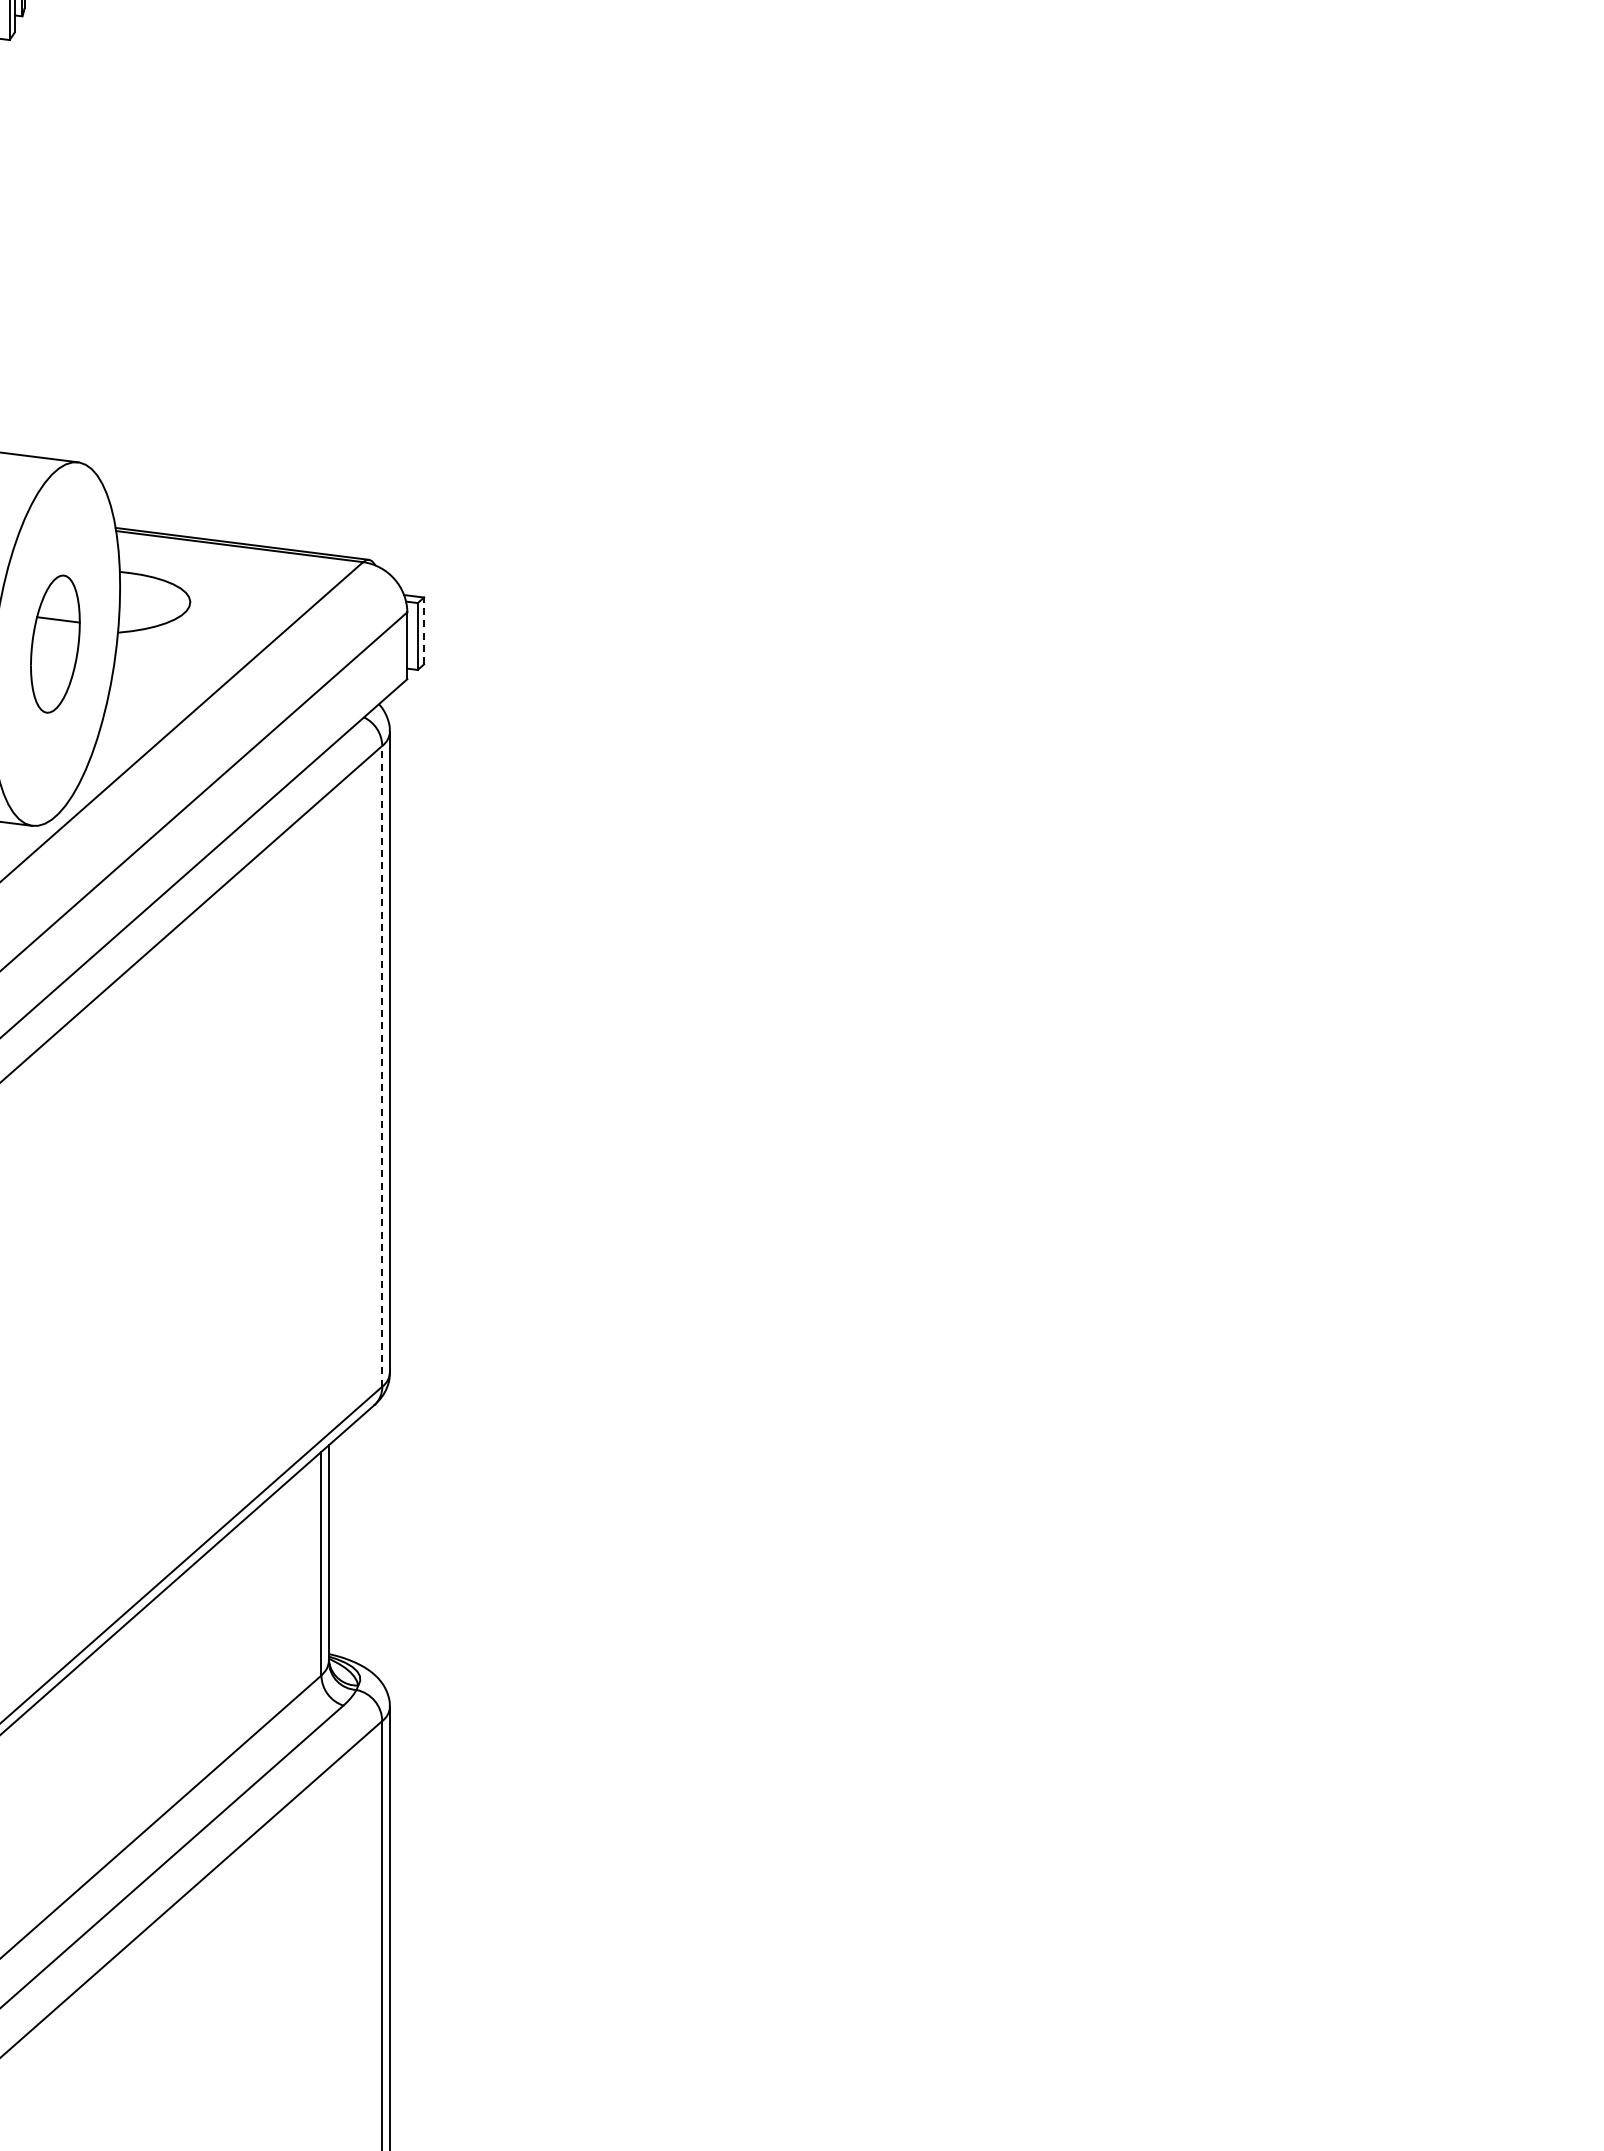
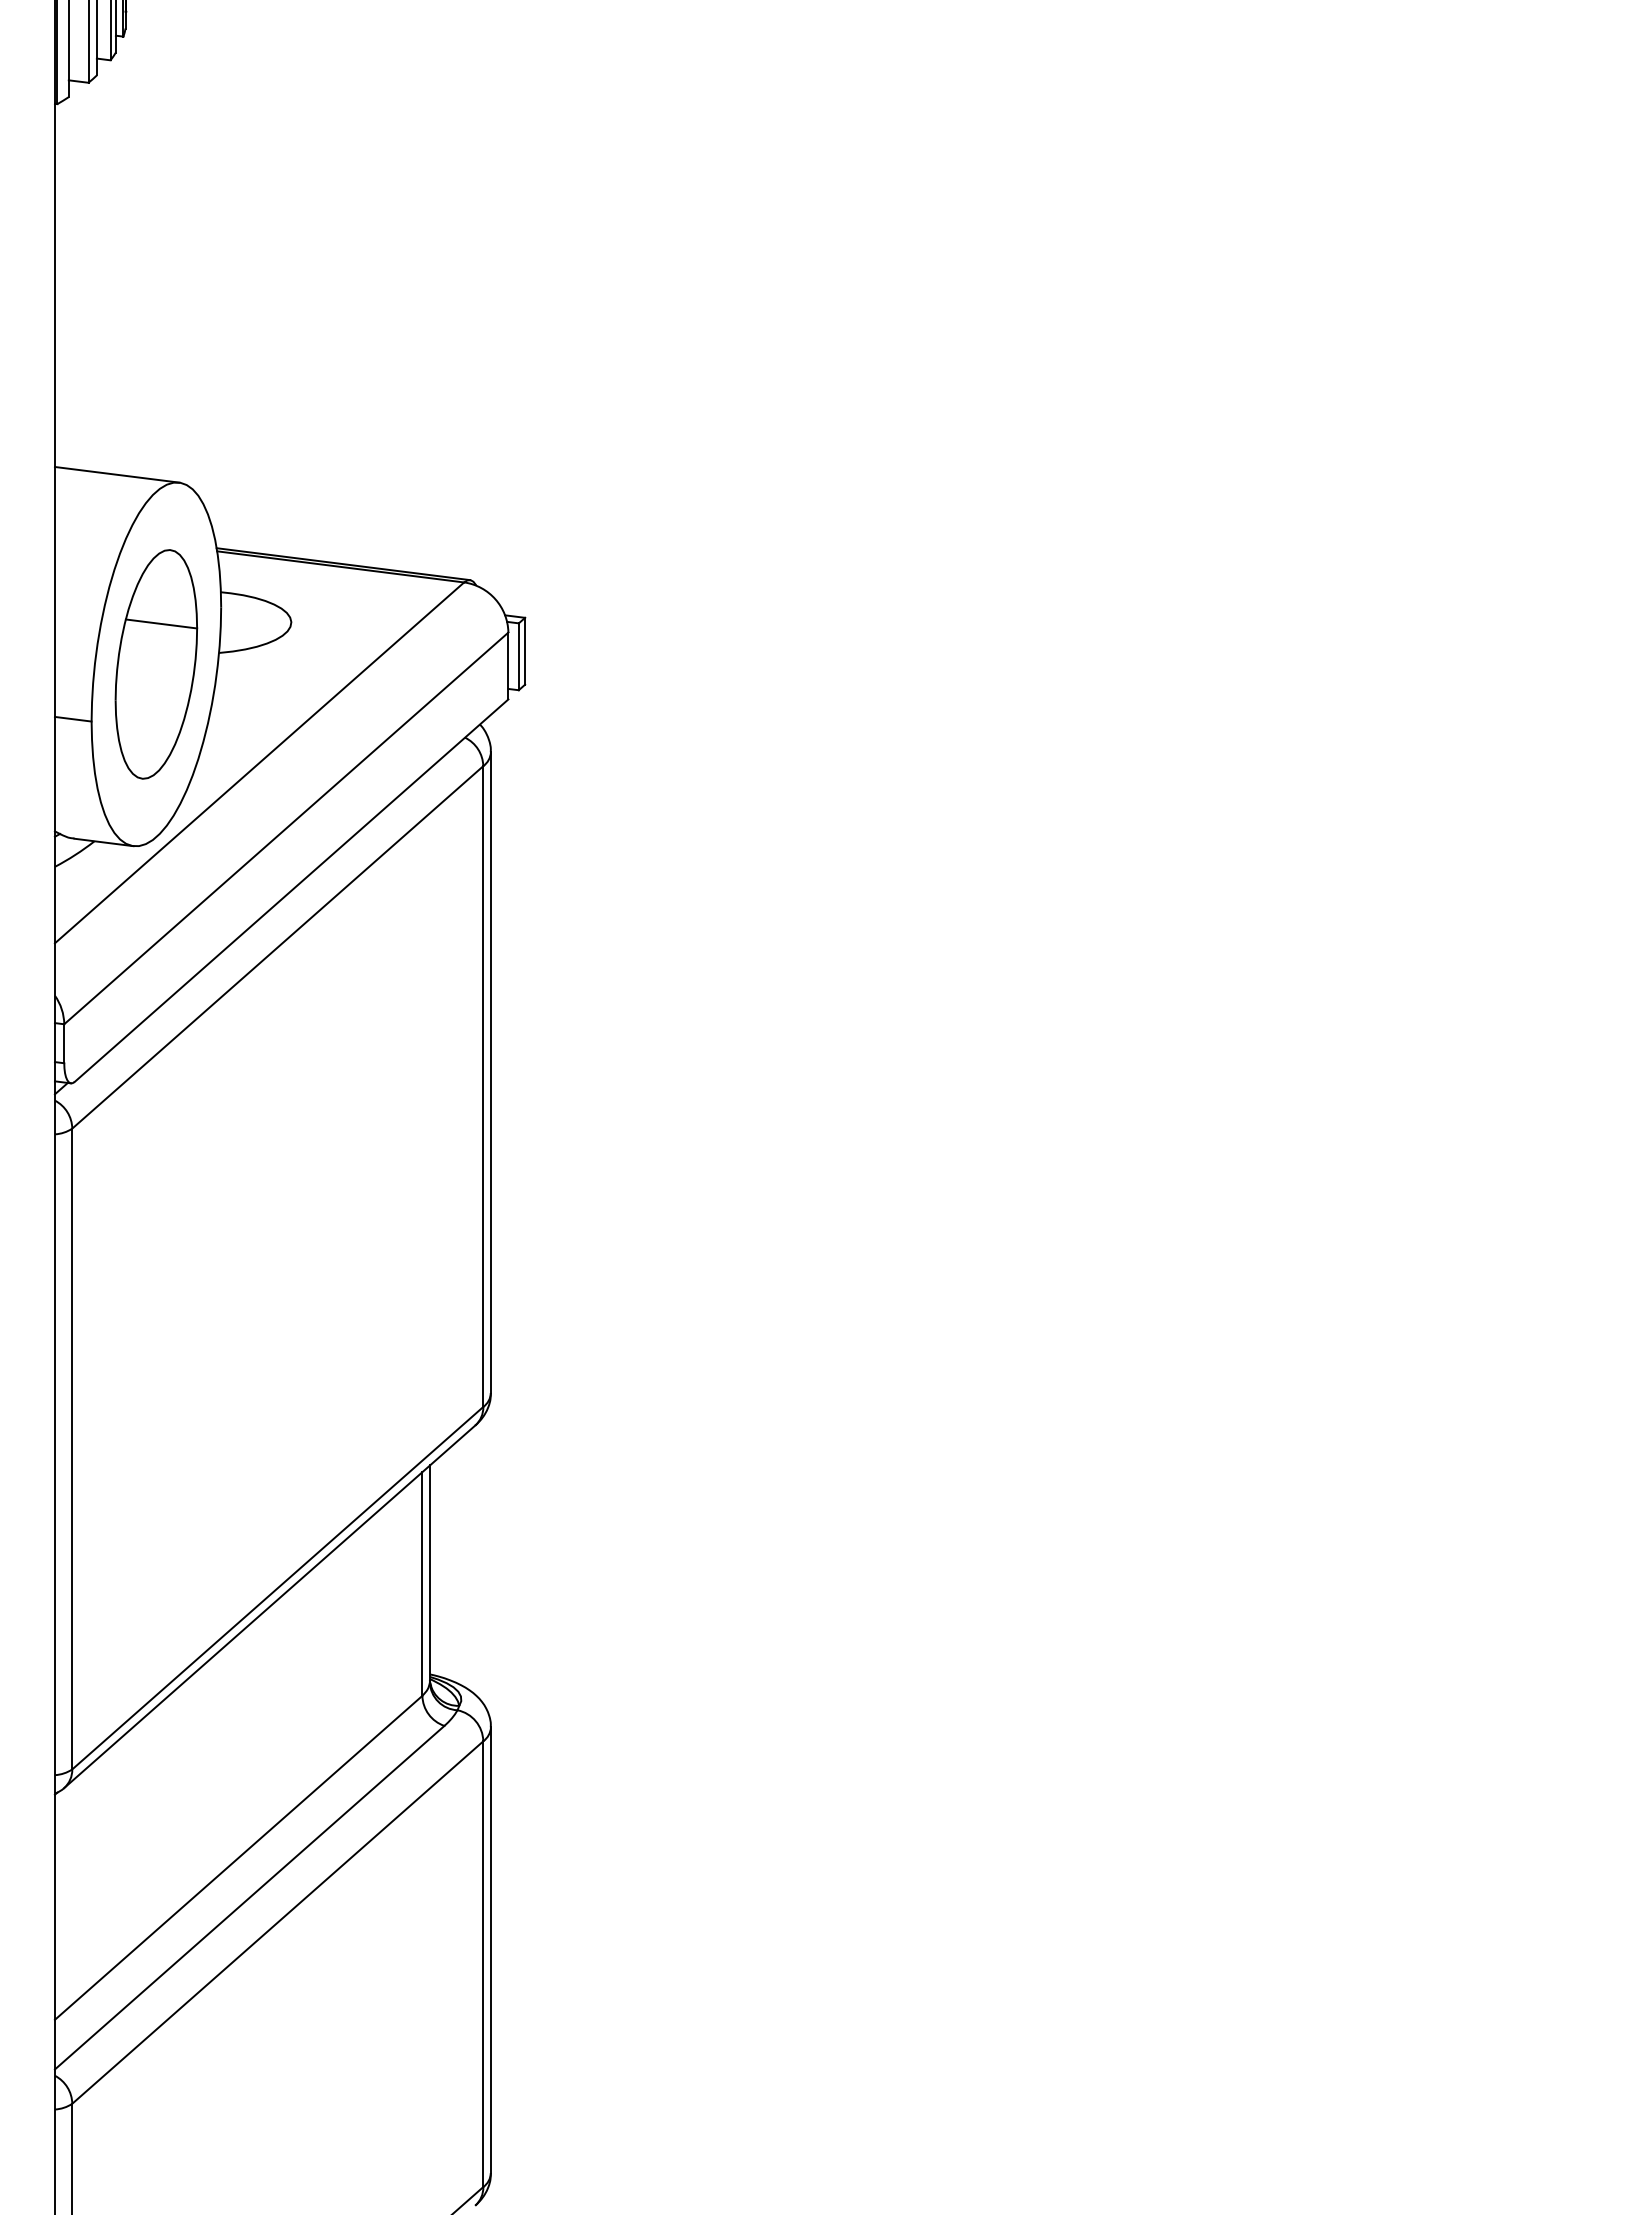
line: (424, 630) -> (525, 650), dashed -> solid
part: (55, 644) -> (156, 664), size x1.67
line: (382, 1066) -> (483, 1086), dashed -> solid

